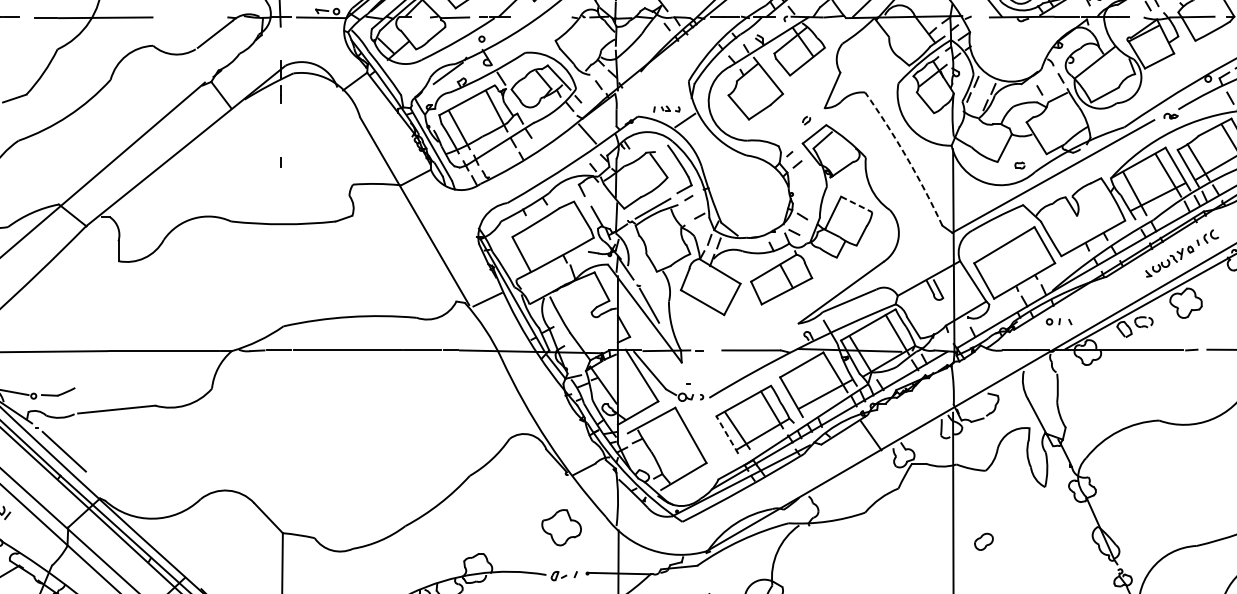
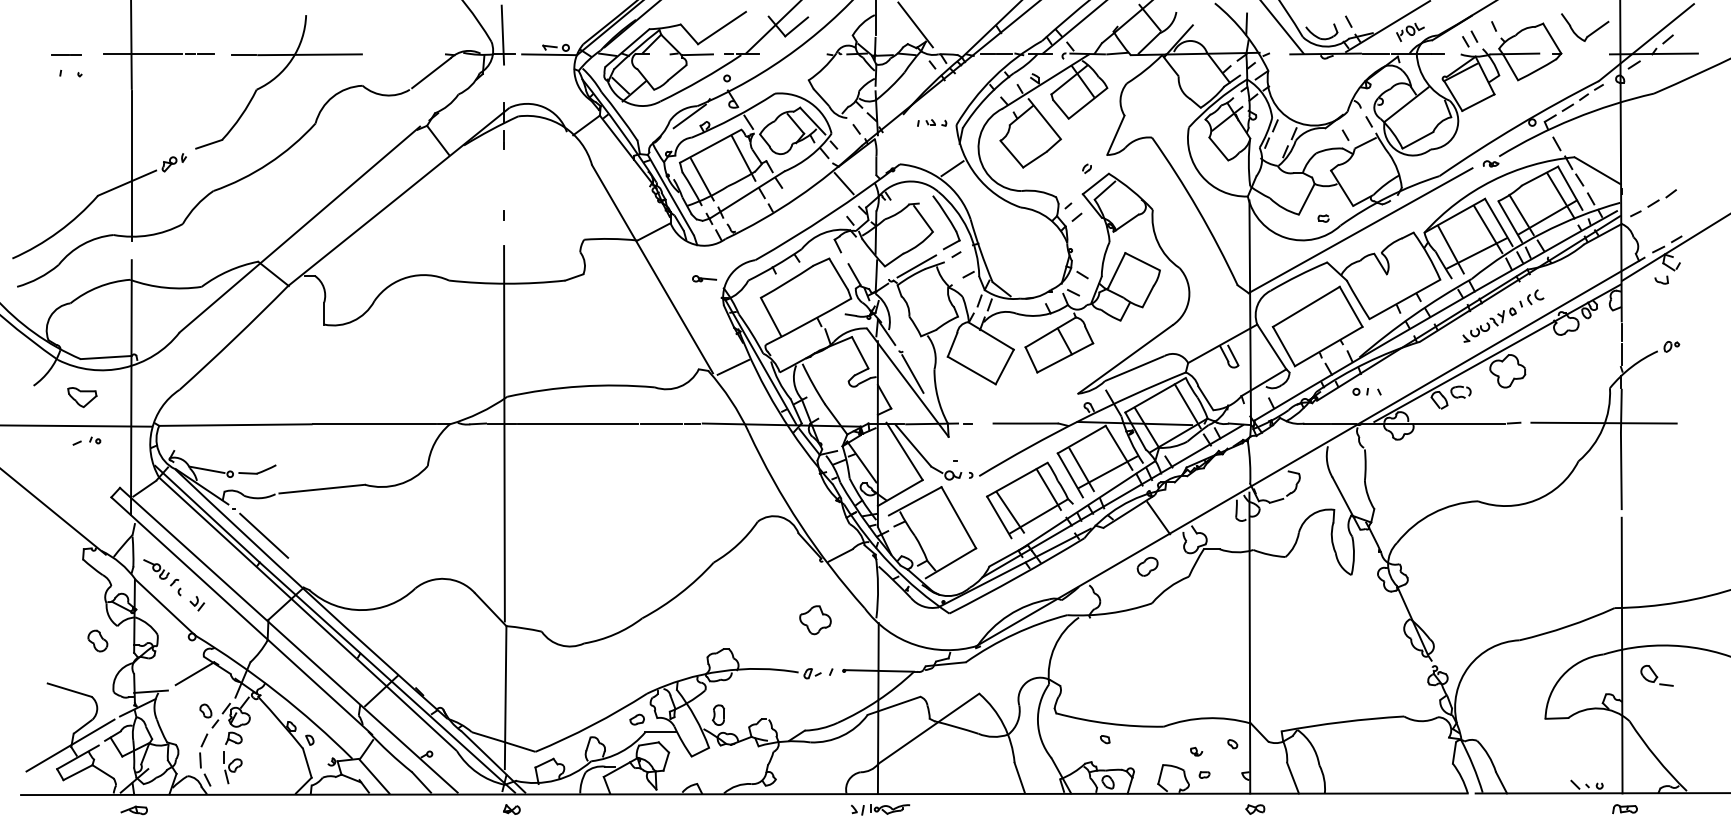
part: (667, 108) -> (932, 122), moved
arc: (907, 157) -> (1198, 209), dashed -> solid
line: (857, 204) -> (1143, 261), dashed -> solid
part: (461, 219) -> (704, 278), added
line: (281, 359) -> (504, 433), added
line: (801, 391) -> (1081, 469), added
line: (727, 434) -> (999, 516), dashed -> solid
part: (561, 528) -> (815, 620), size x0.71
part: (983, 541) -> (1147, 566), moved

